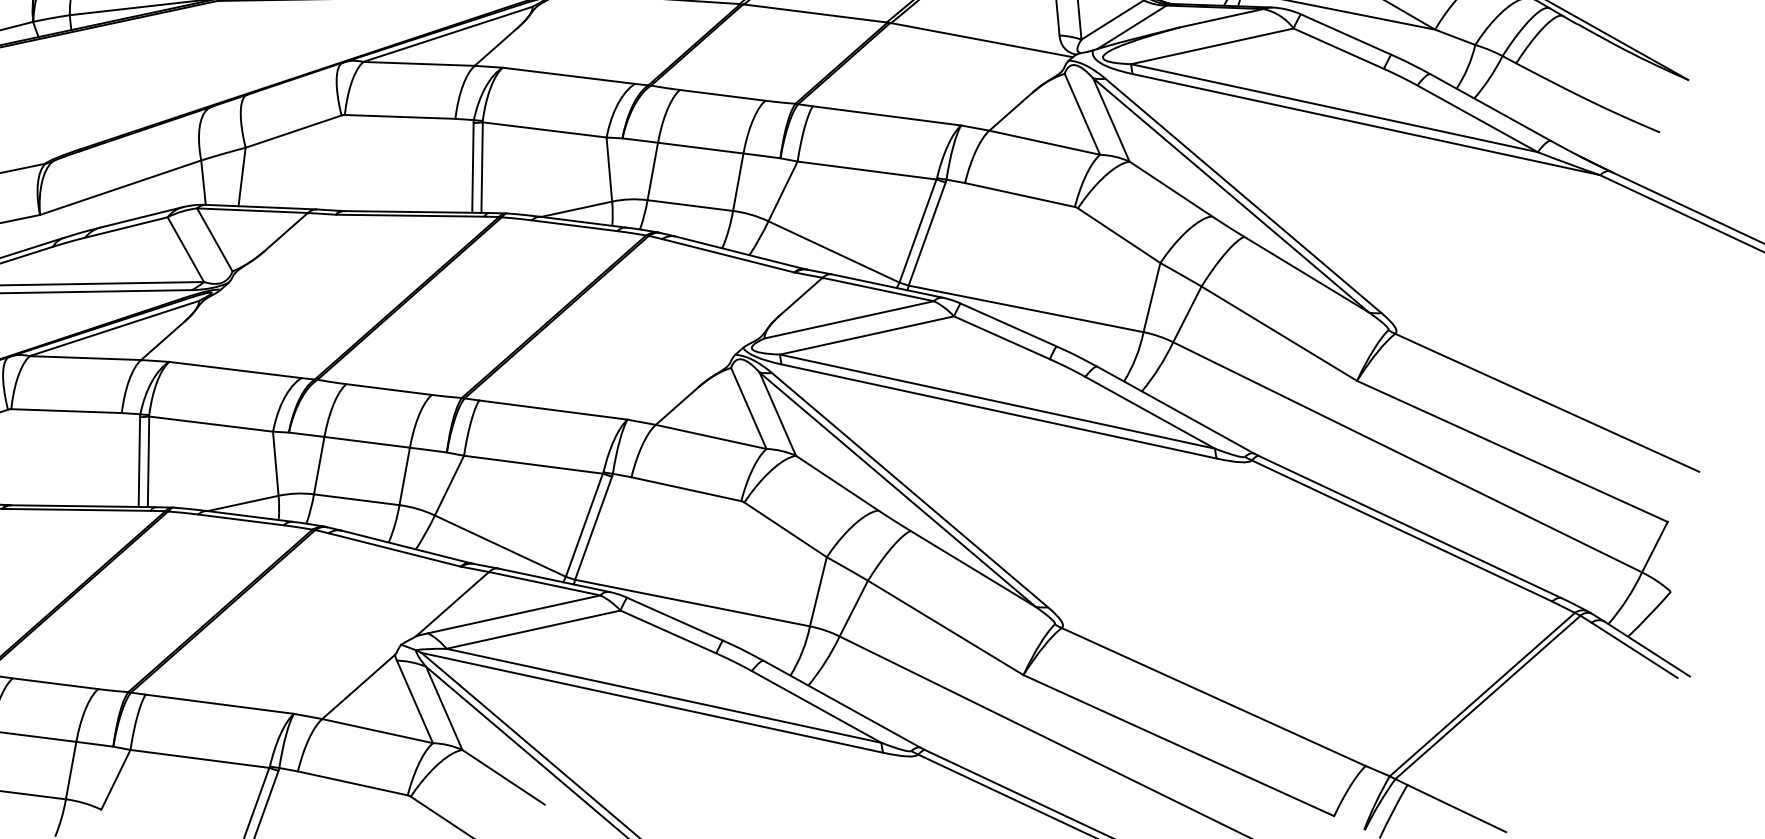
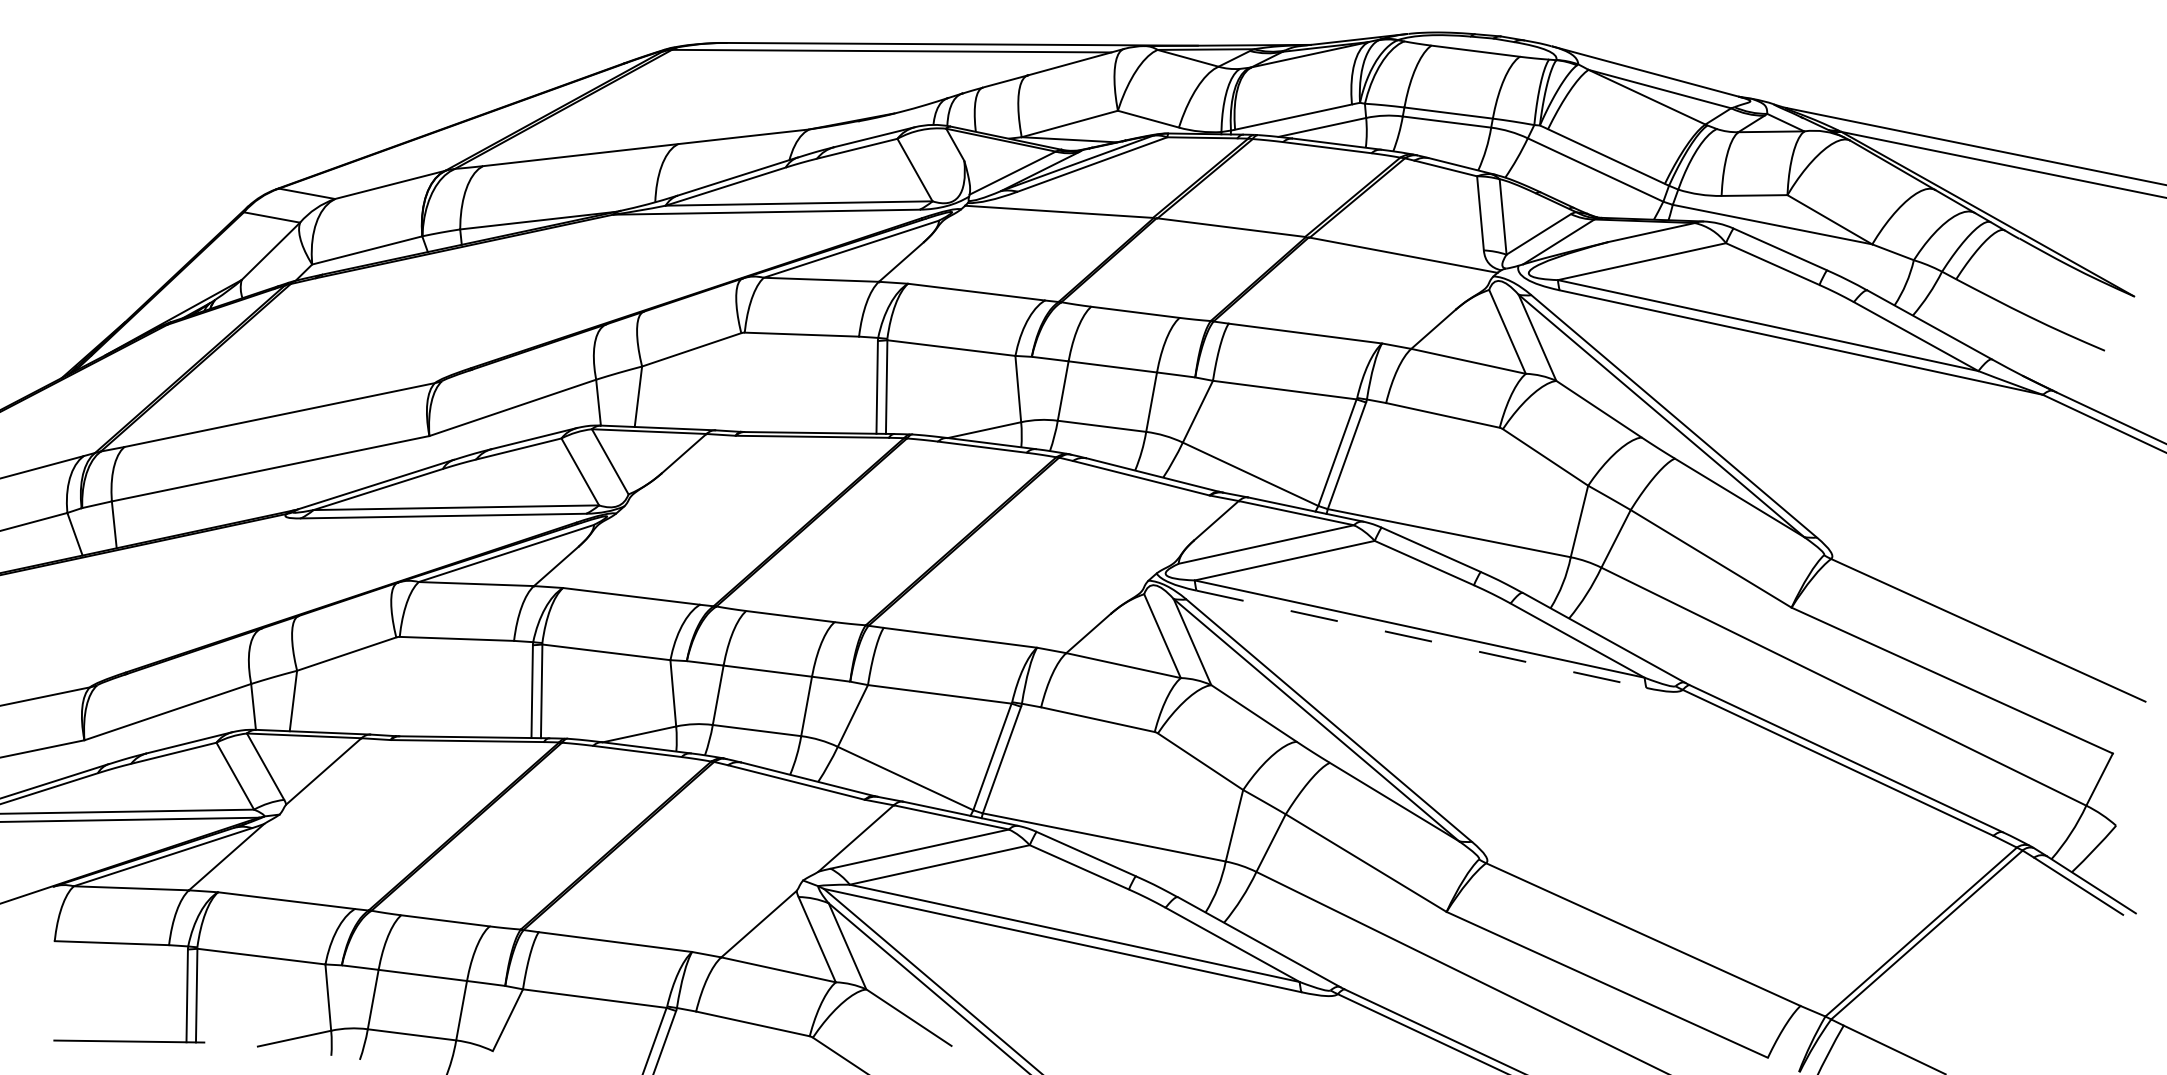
line: (999, 411) -> (1421, 639), solid -> dashed

